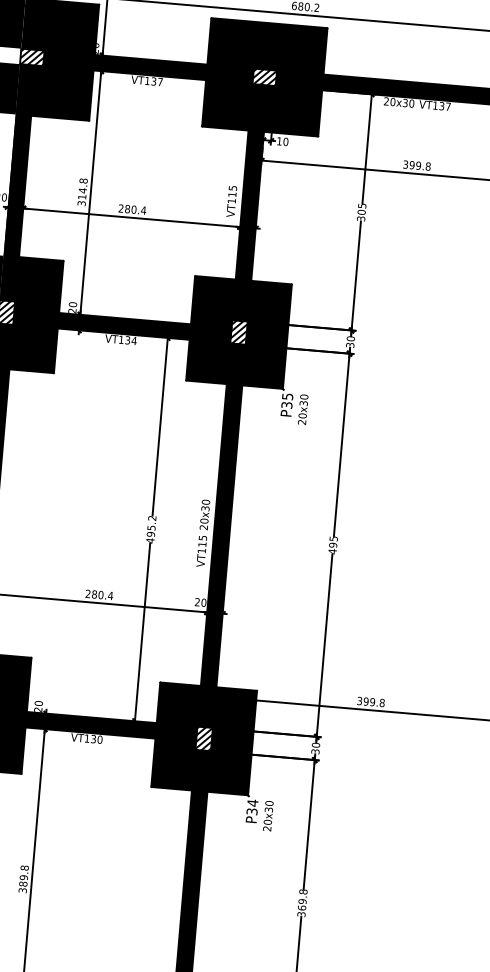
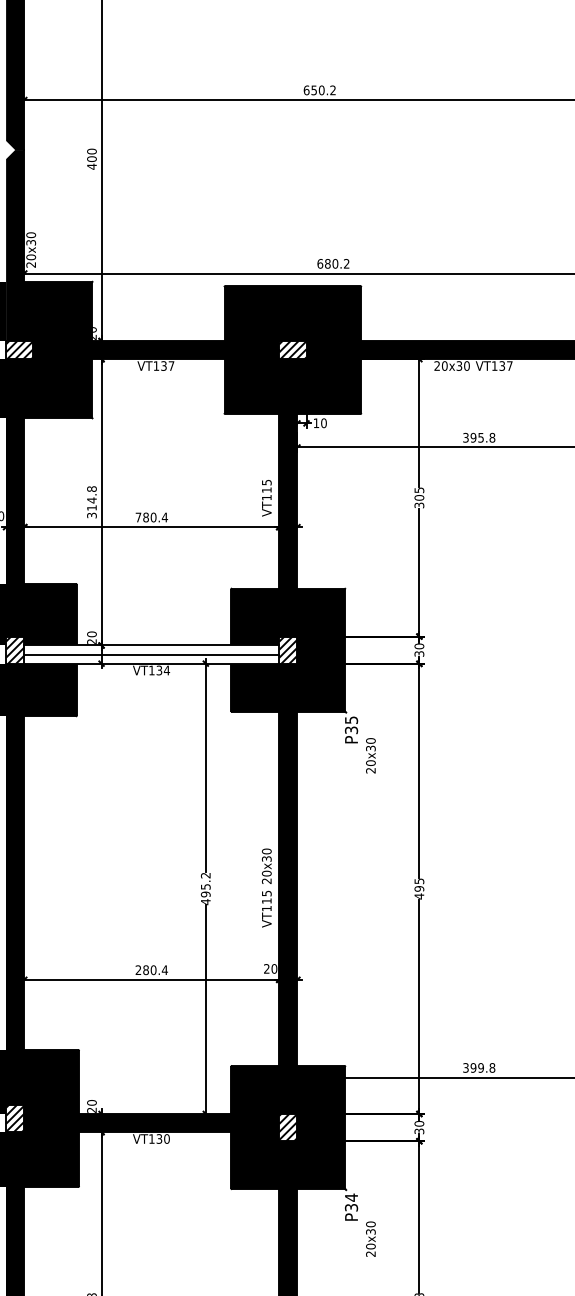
text: (418, 165) -> (480, 437), 399.8 -> 395.8
text: (121, 208) -> (138, 517), 280.4 -> 780.4
fill: (122, 326) -> (151, 654), removed
text: (302, 409) -> (370, 755), moved
text: (268, 815) -> (370, 1238), moved

